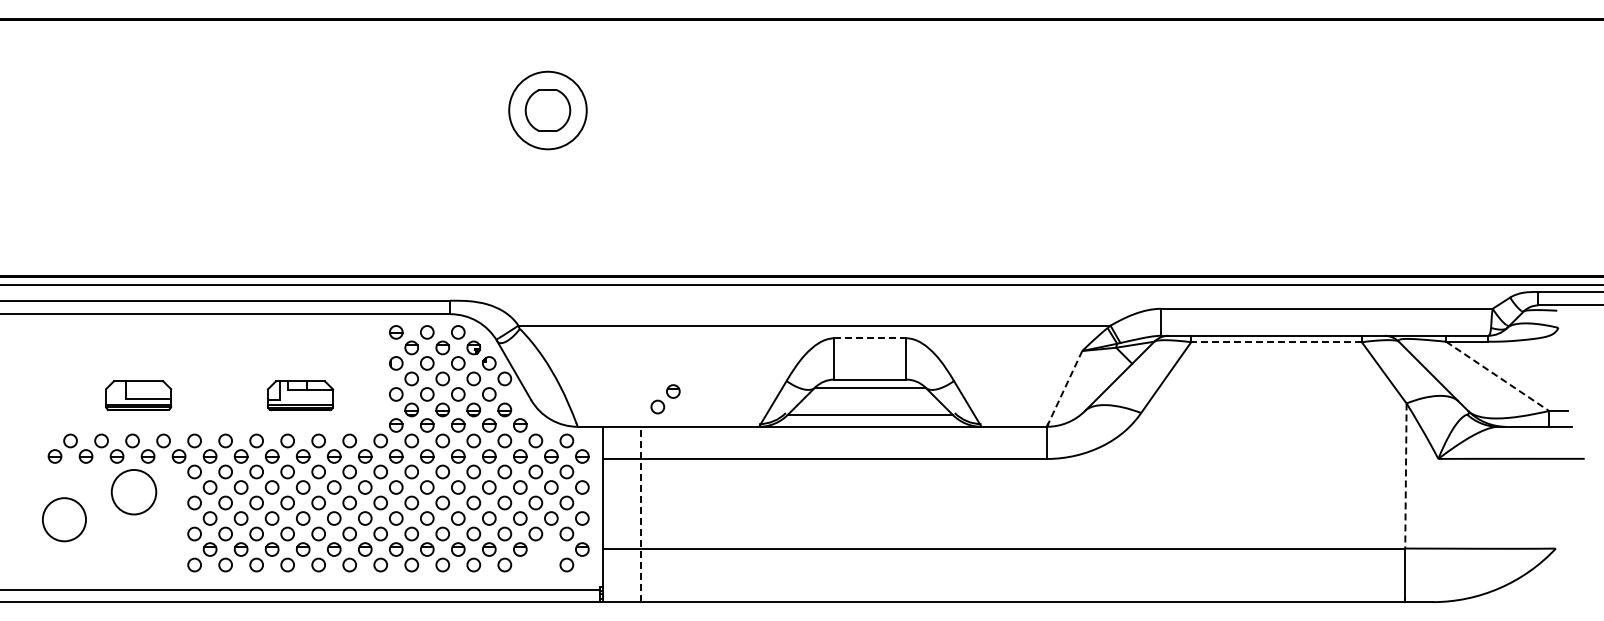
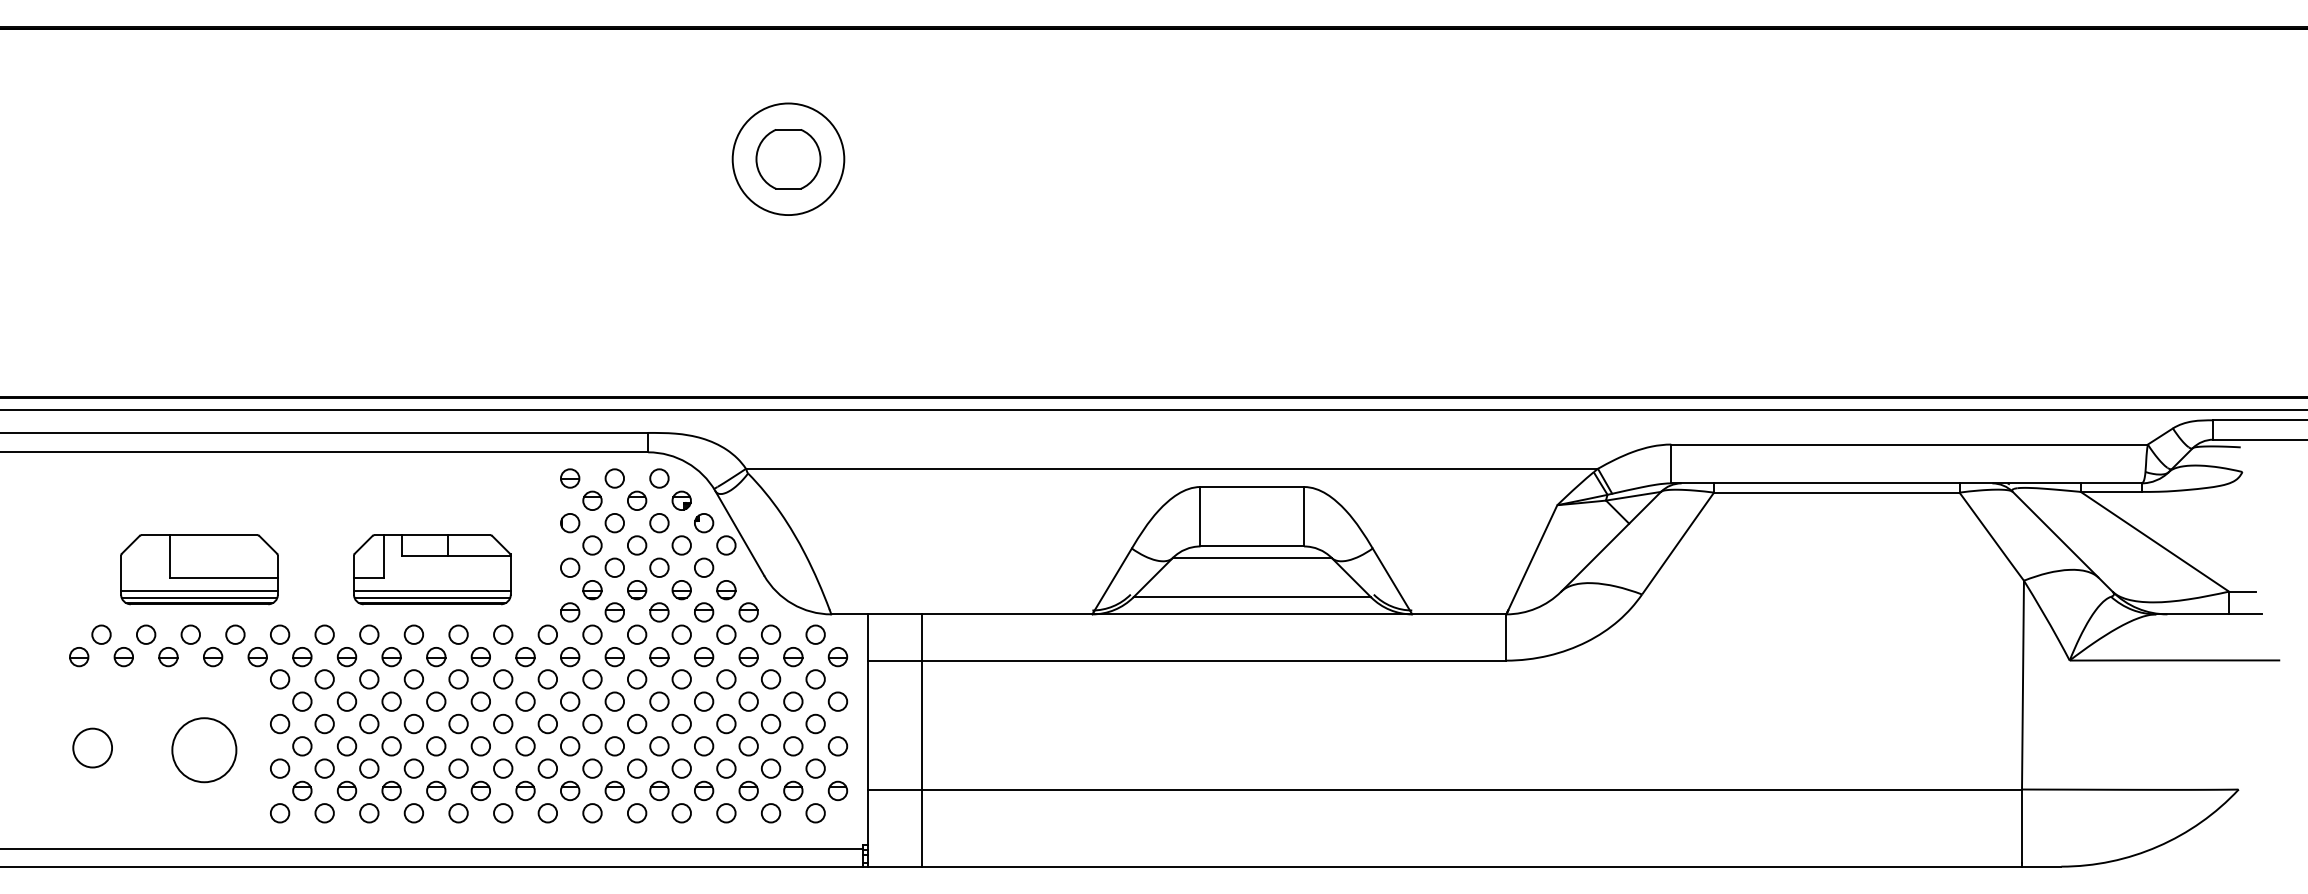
line: (870, 338) -> (1252, 487), dashed -> solid
line: (1276, 342) -> (1836, 493), dashed -> solid
line: (1498, 376) -> (2156, 541), dashed -> solid
line: (1065, 388) -> (1533, 559), dashed -> solid
part: (138, 395) -> (199, 569), size x1.67
part: (300, 395) -> (432, 569), size x1.67
part: (665, 399) -> (782, 802), moved
line: (1405, 475) -> (2022, 684), dashed -> solid
circle: (133, 492) -> (203, 750), moved
line: (641, 514) -> (923, 740), dashed -> solid
circle: (63, 519) -> (91, 747), size x0.62

